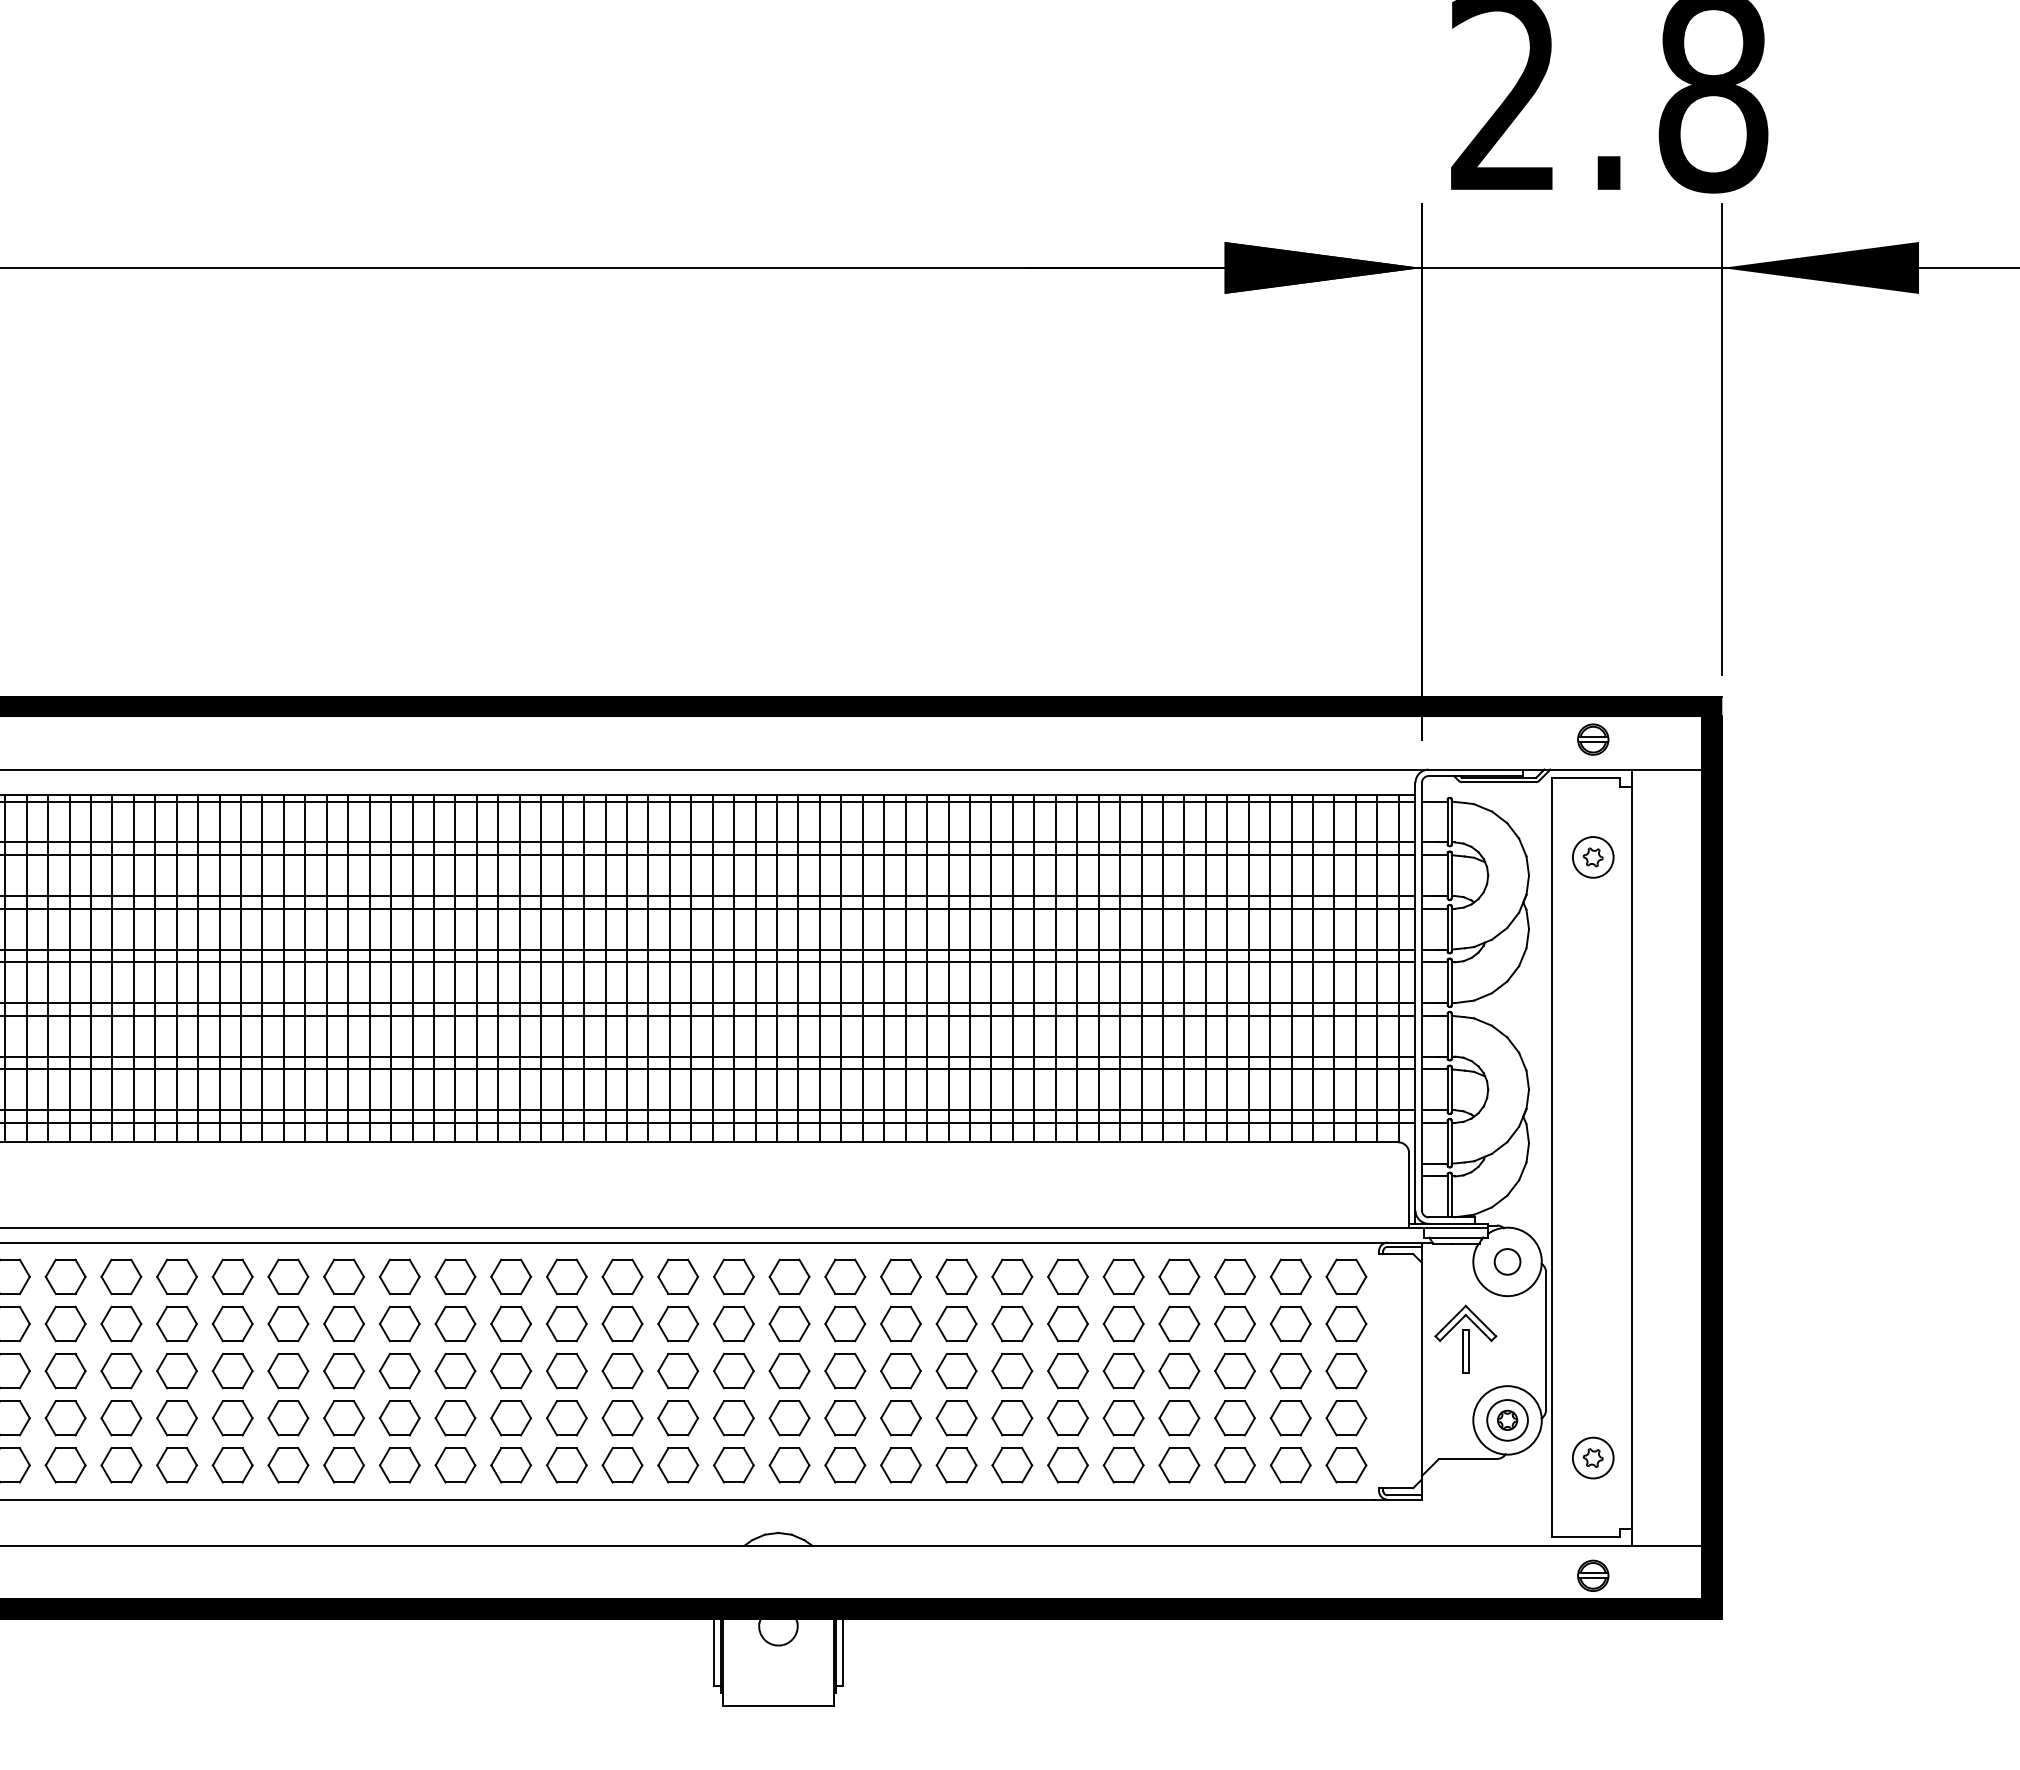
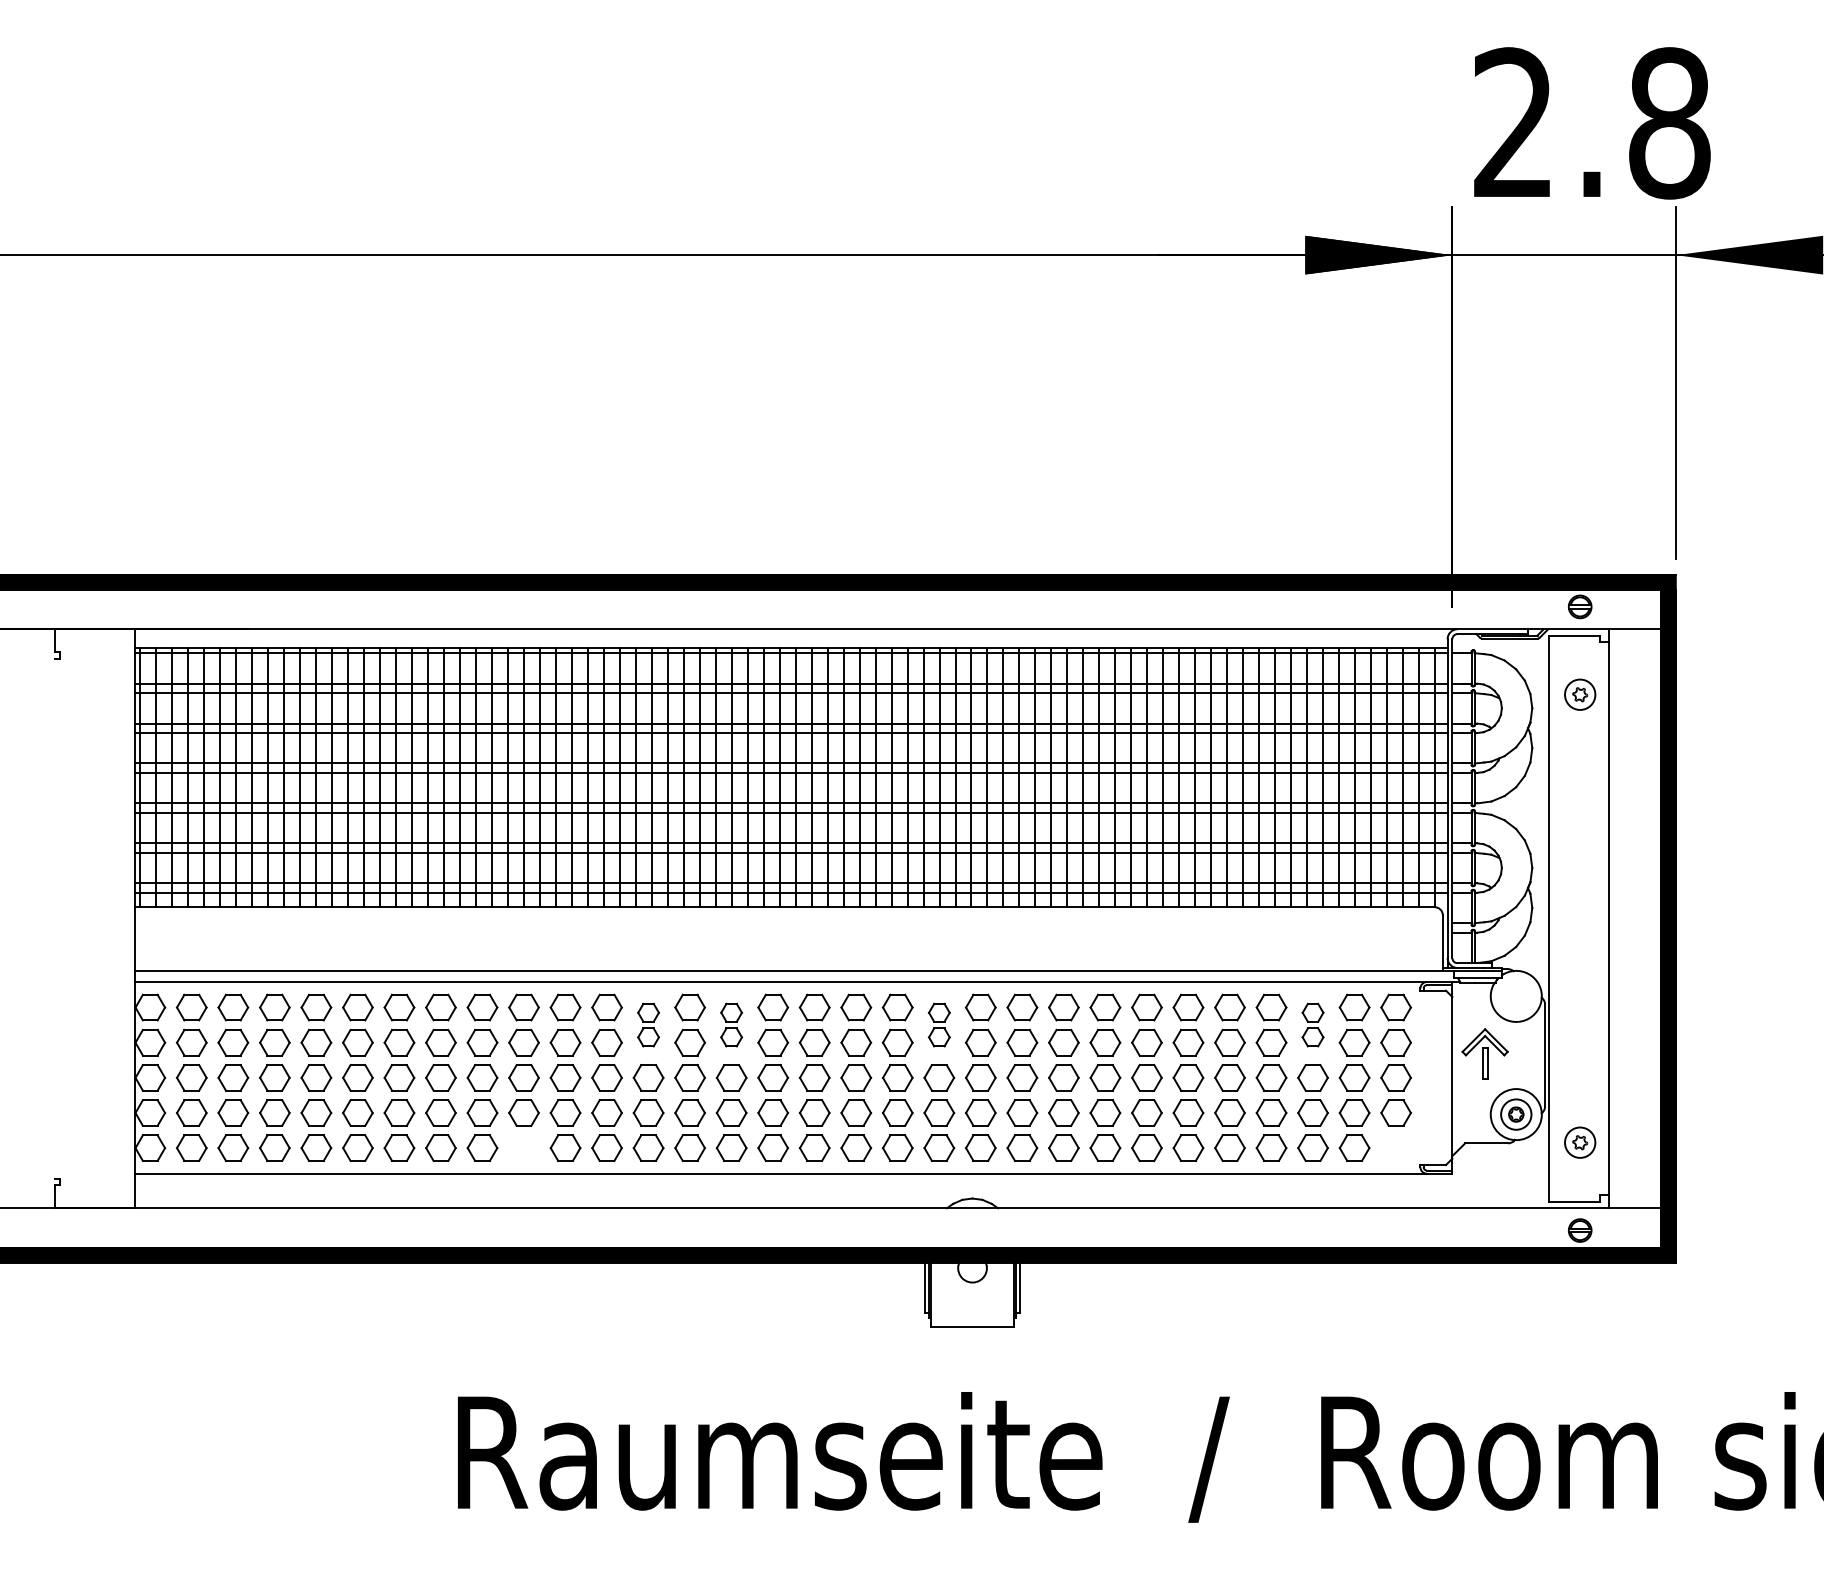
circle: (1506, 1260) -> (1515, 995), removed
part: (343, 1299) -> (648, 1024), size x0.7
part: (455, 1299) -> (731, 1024), size x0.7
part: (734, 1299) -> (939, 1024), size x0.7
part: (1234, 1299) -> (1312, 1024), size x0.7
part: (176, 1464) -> (523, 1147), removed
part: (1345, 1464) -> (1395, 1147), removed

